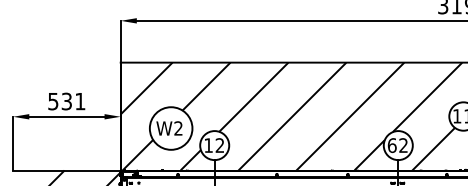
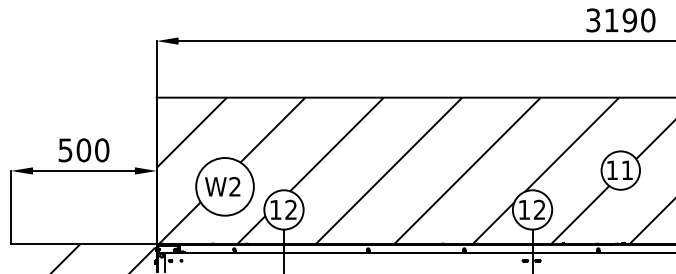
text: (73, 101) -> (92, 150), 531 -> 500
text: (392, 145) -> (524, 209), 62 -> 12

